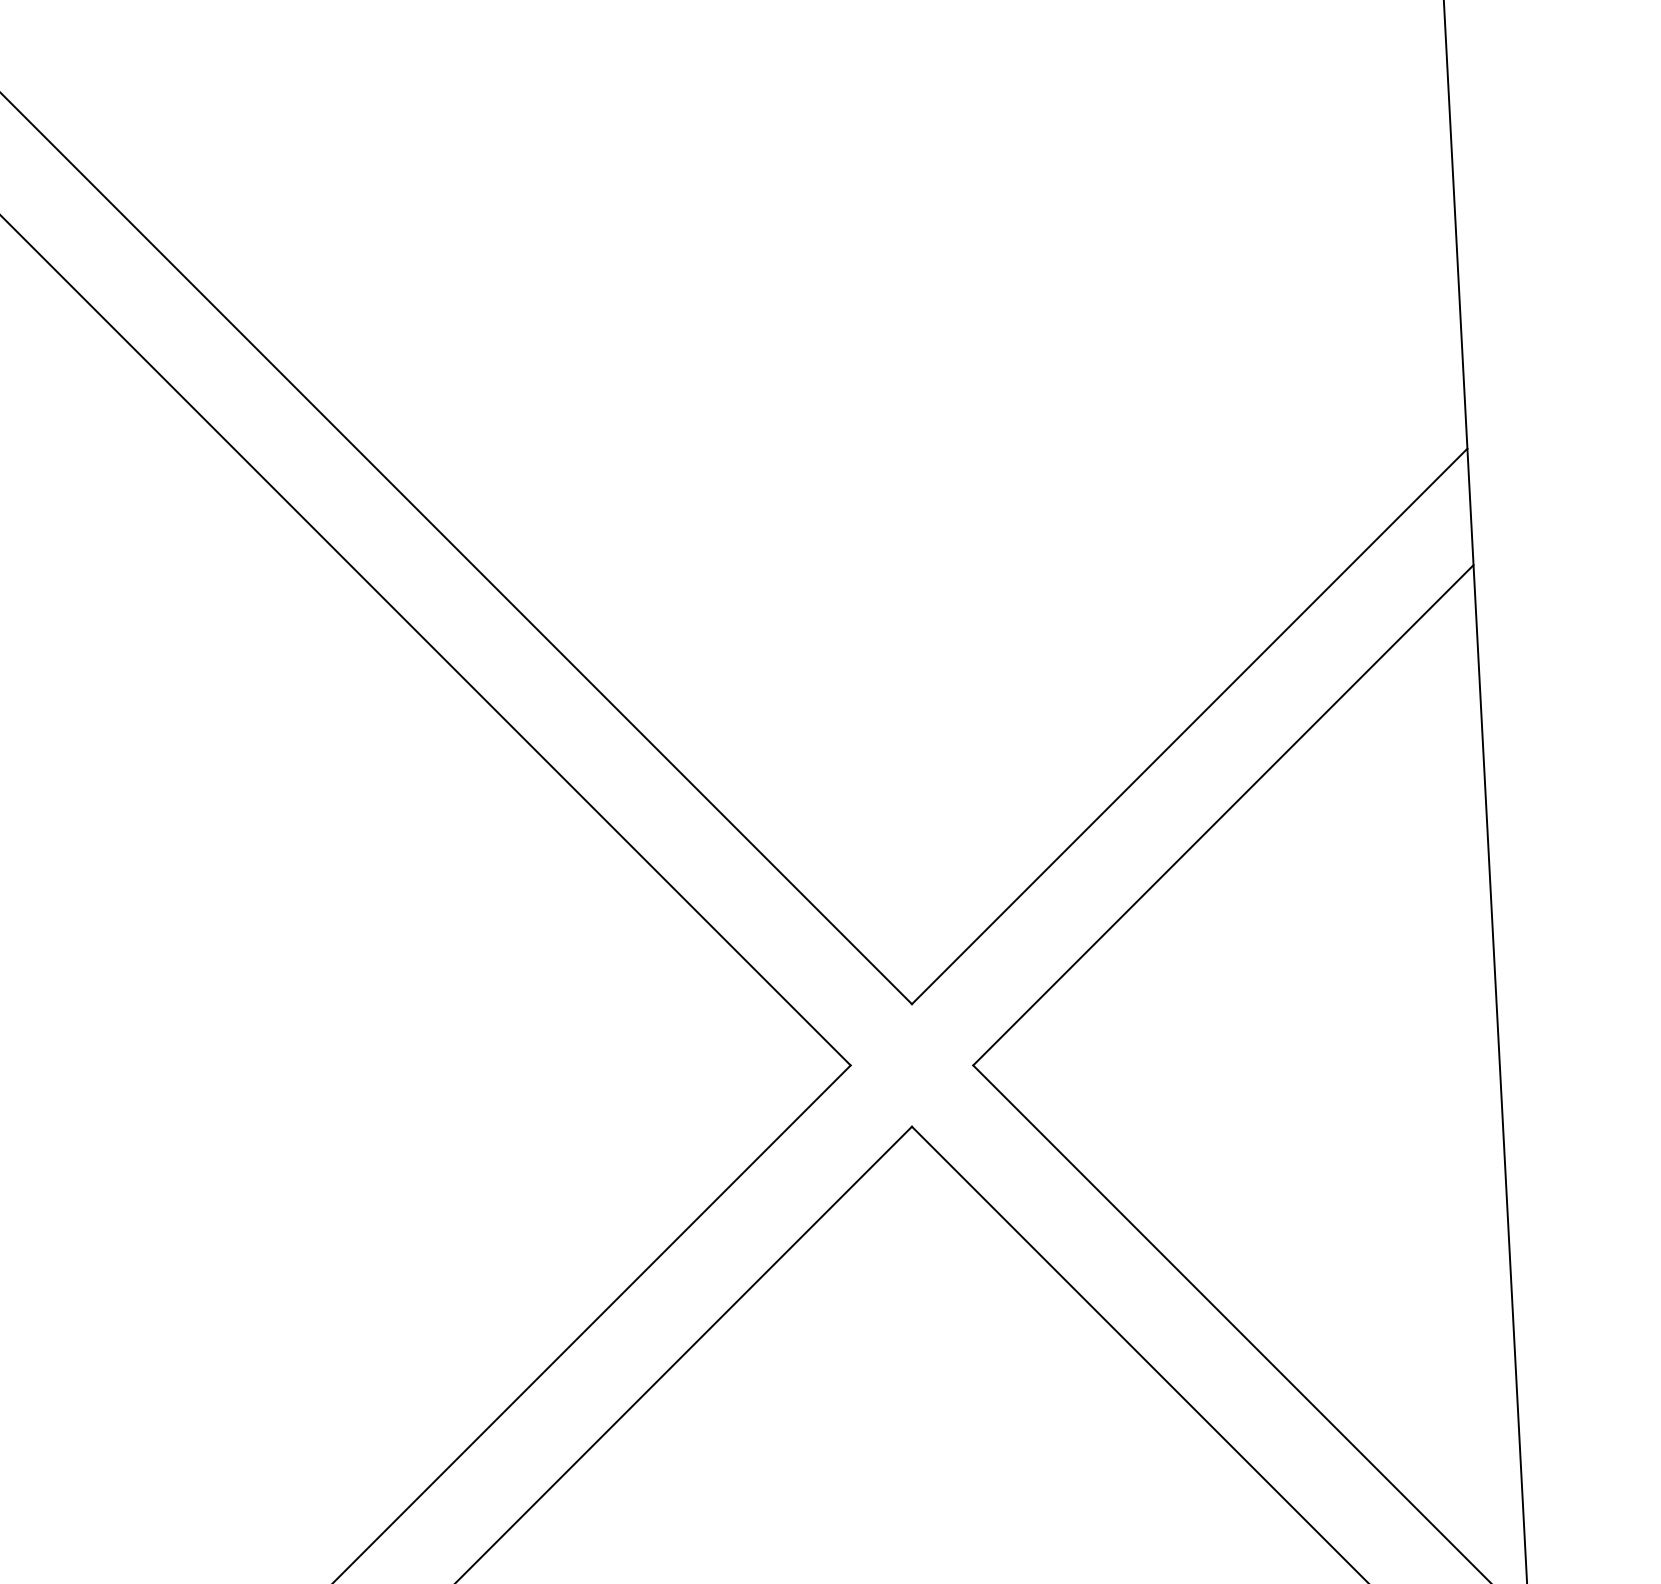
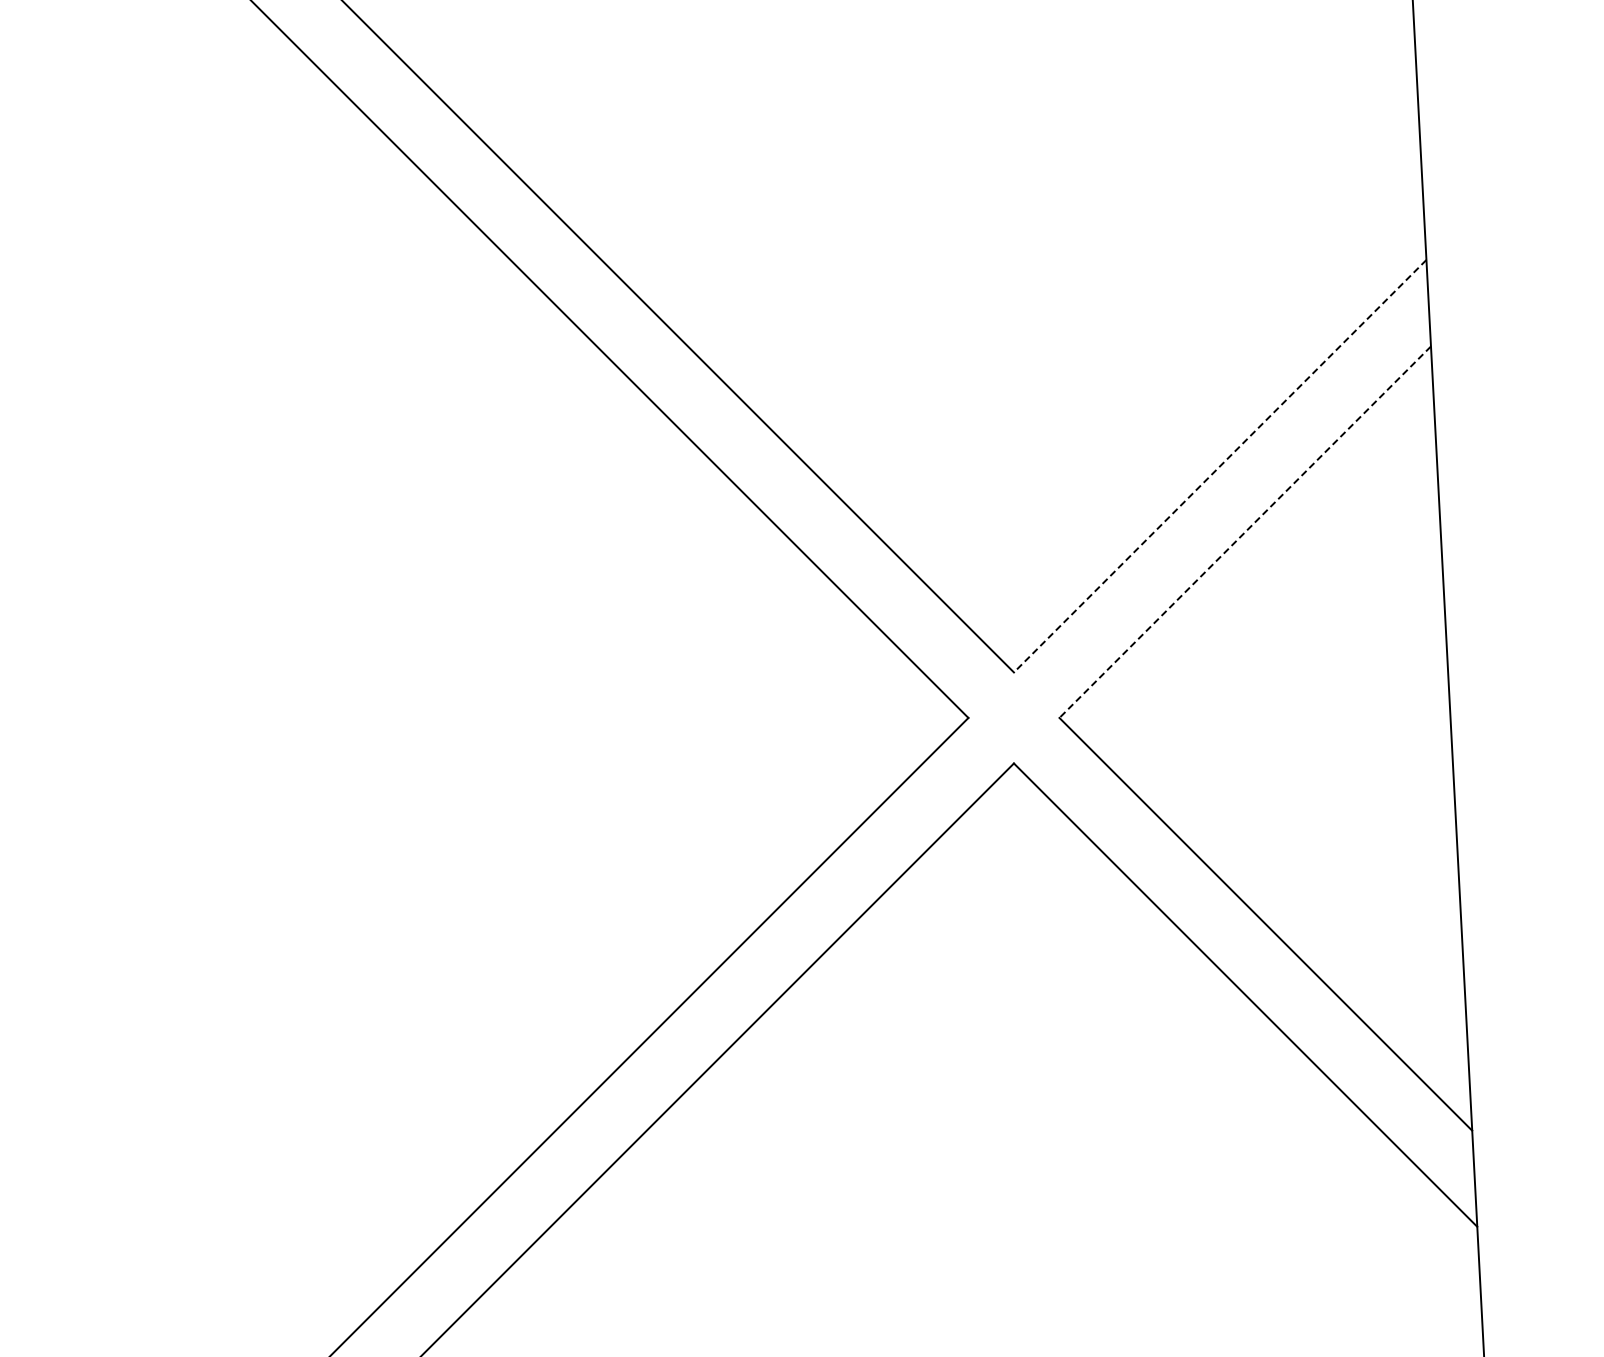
line: (1190, 726) -> (1220, 466), solid -> dashed
line: (1223, 815) -> (1245, 532), solid -> dashed

